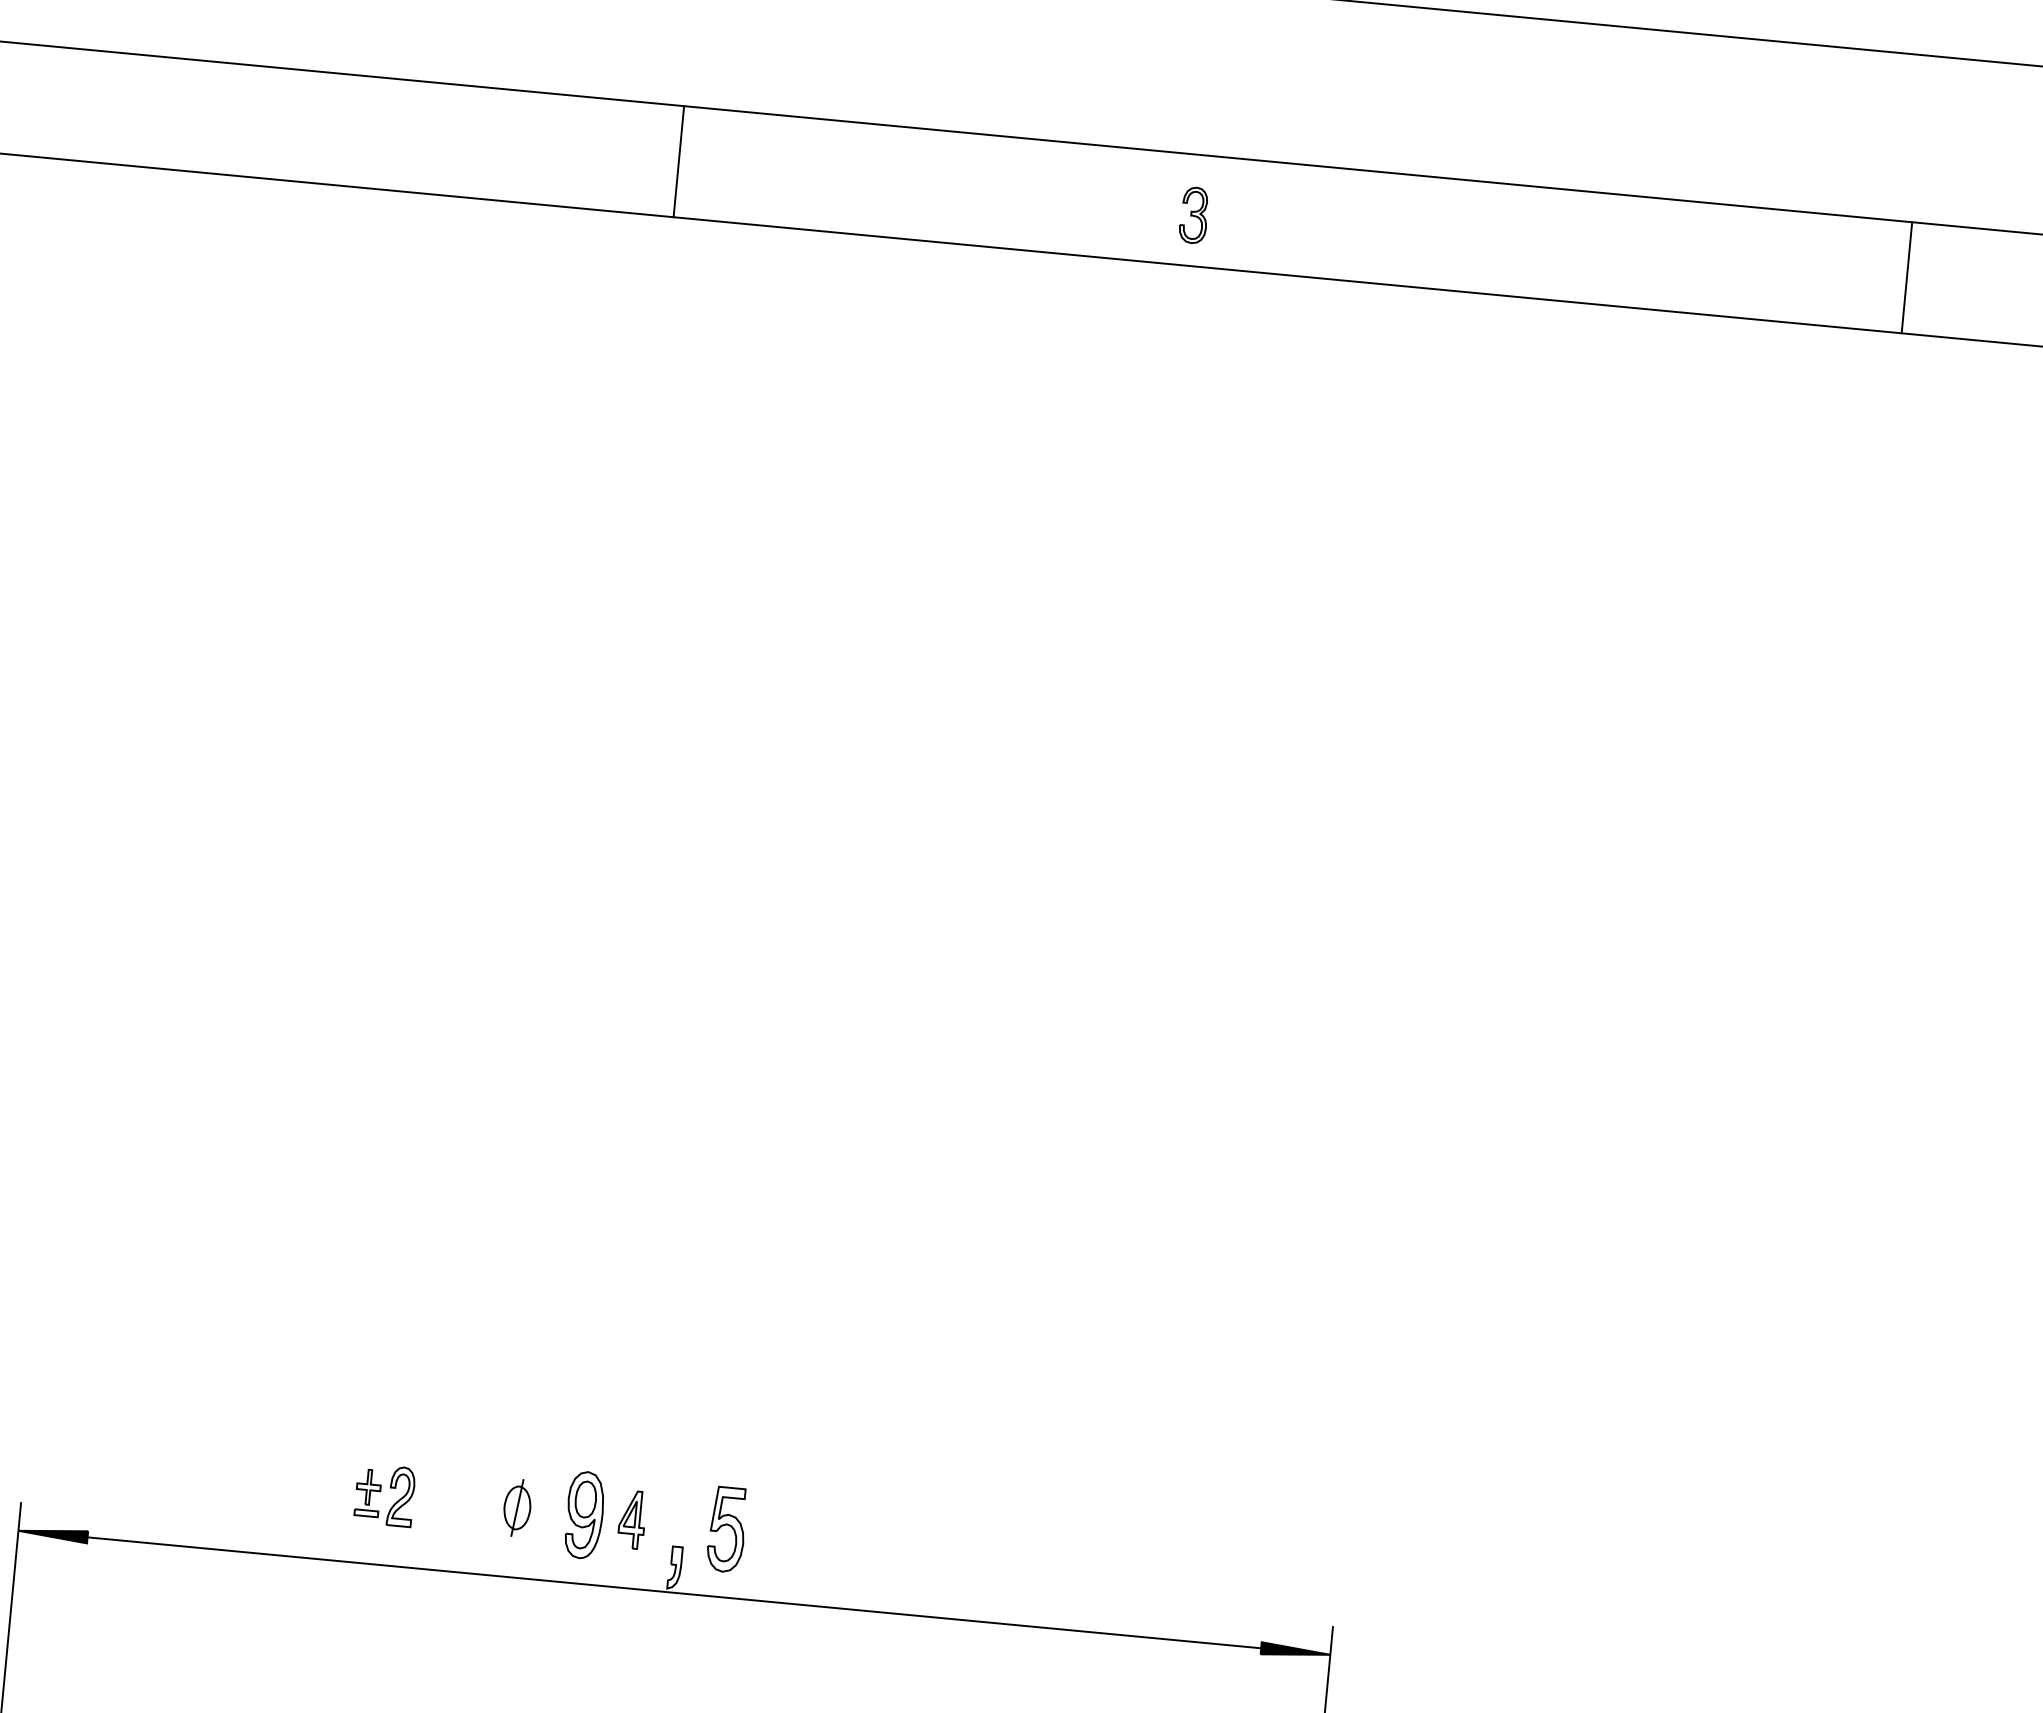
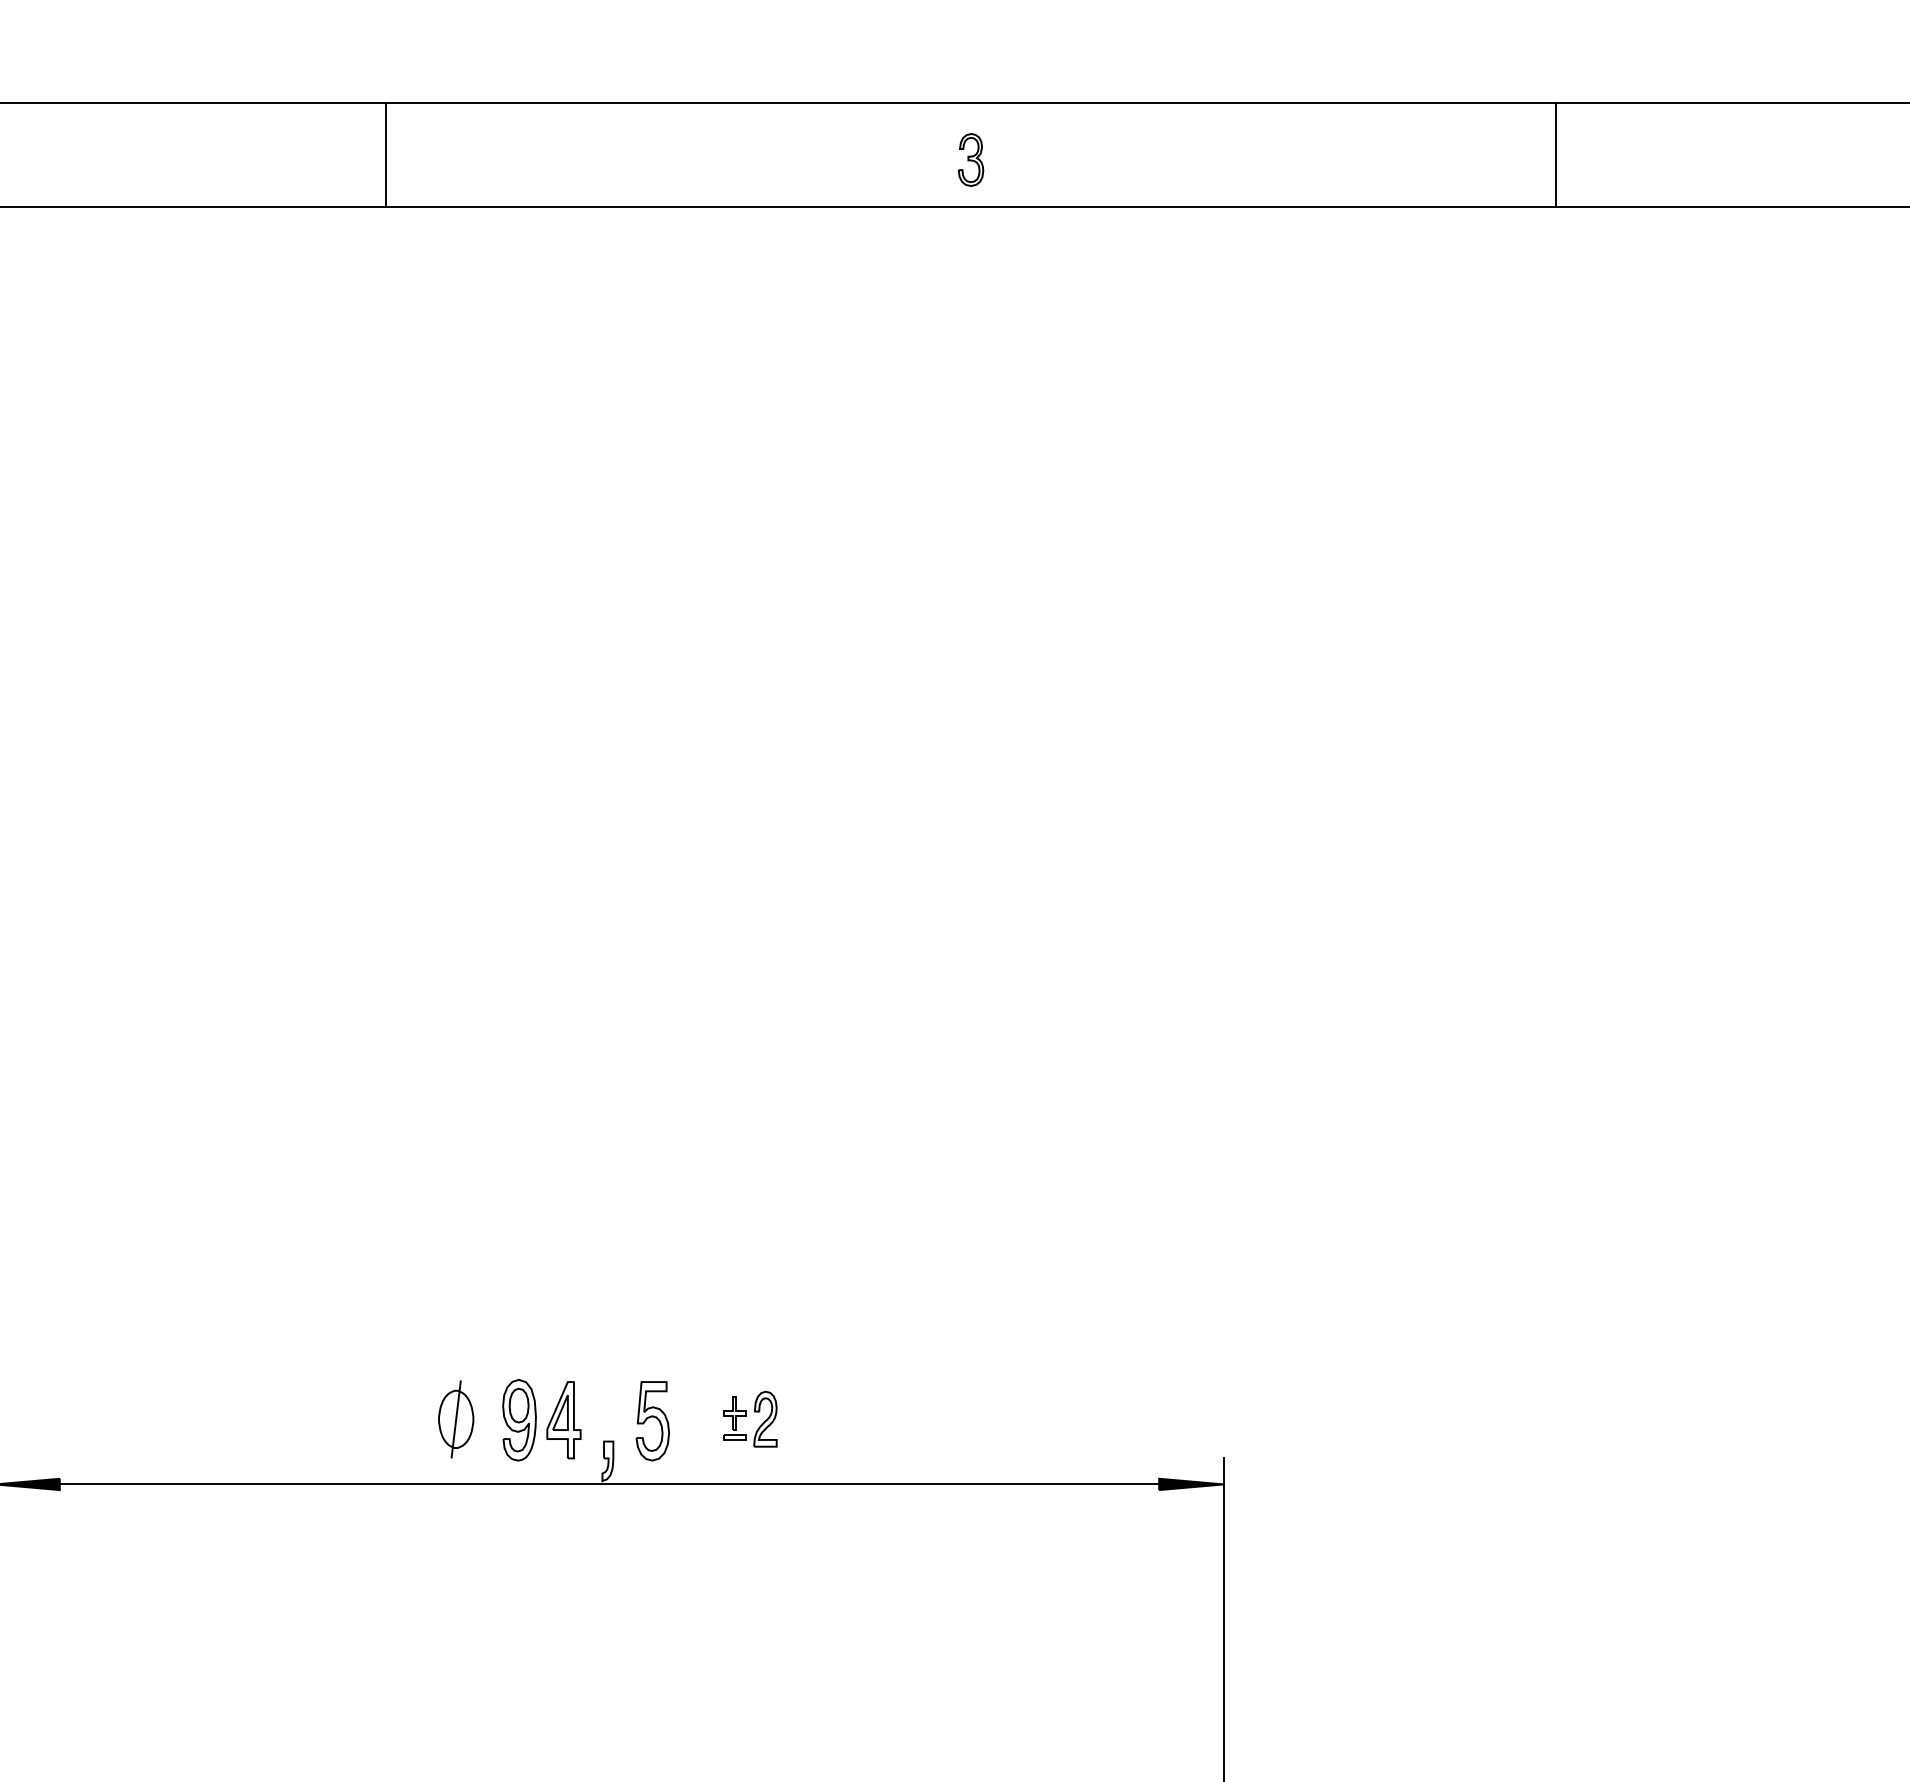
line: (679, 161) -> (386, 155), moved
line: (1907, 277) -> (1556, 155), moved
part: (385, 1494) -> (750, 1418), moved
part: (517, 1508) -> (456, 1419), size x1.43
part: (631, 1519) -> (563, 1420), size x1.43

